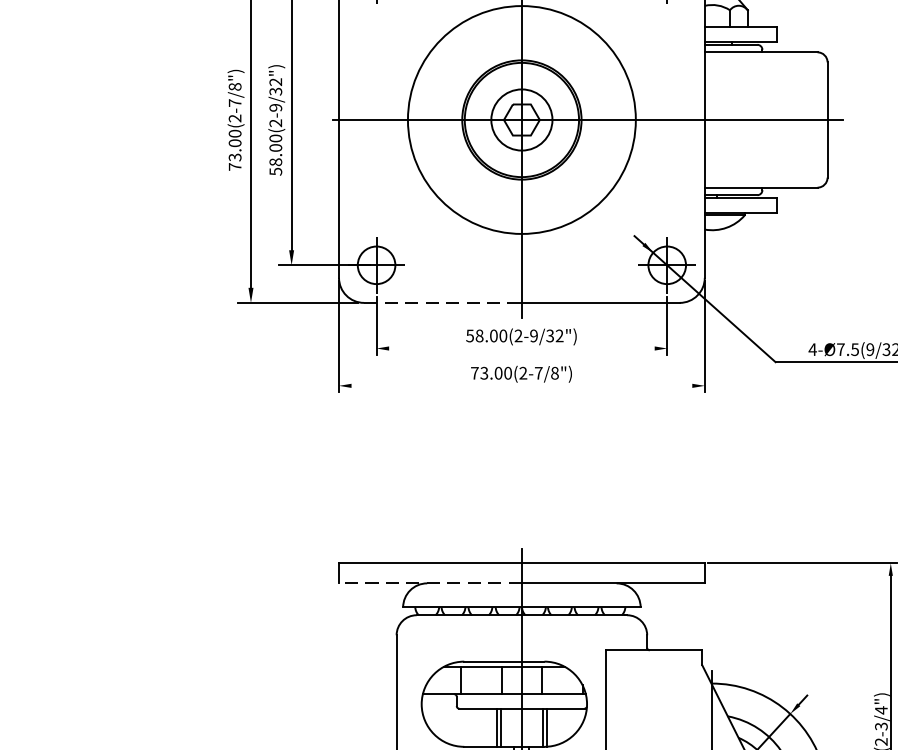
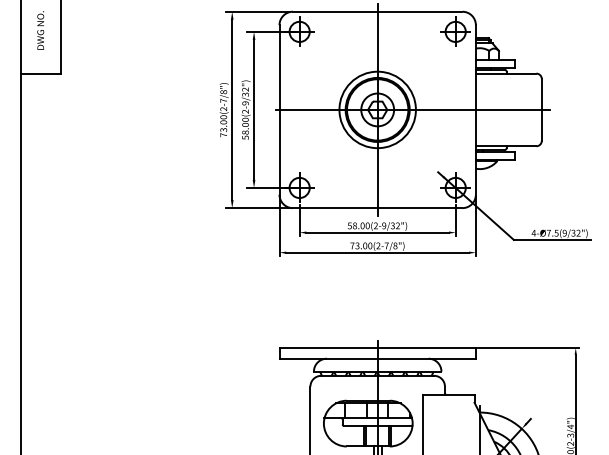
circle: (521, 119) -> (377, 109), size x0.62
line: (443, 303) -> (335, 208), dashed -> solid
line: (521, 348) -> (377, 232), added
line: (521, 385) -> (377, 252), added
line: (430, 582) -> (328, 358), dashed -> solid

